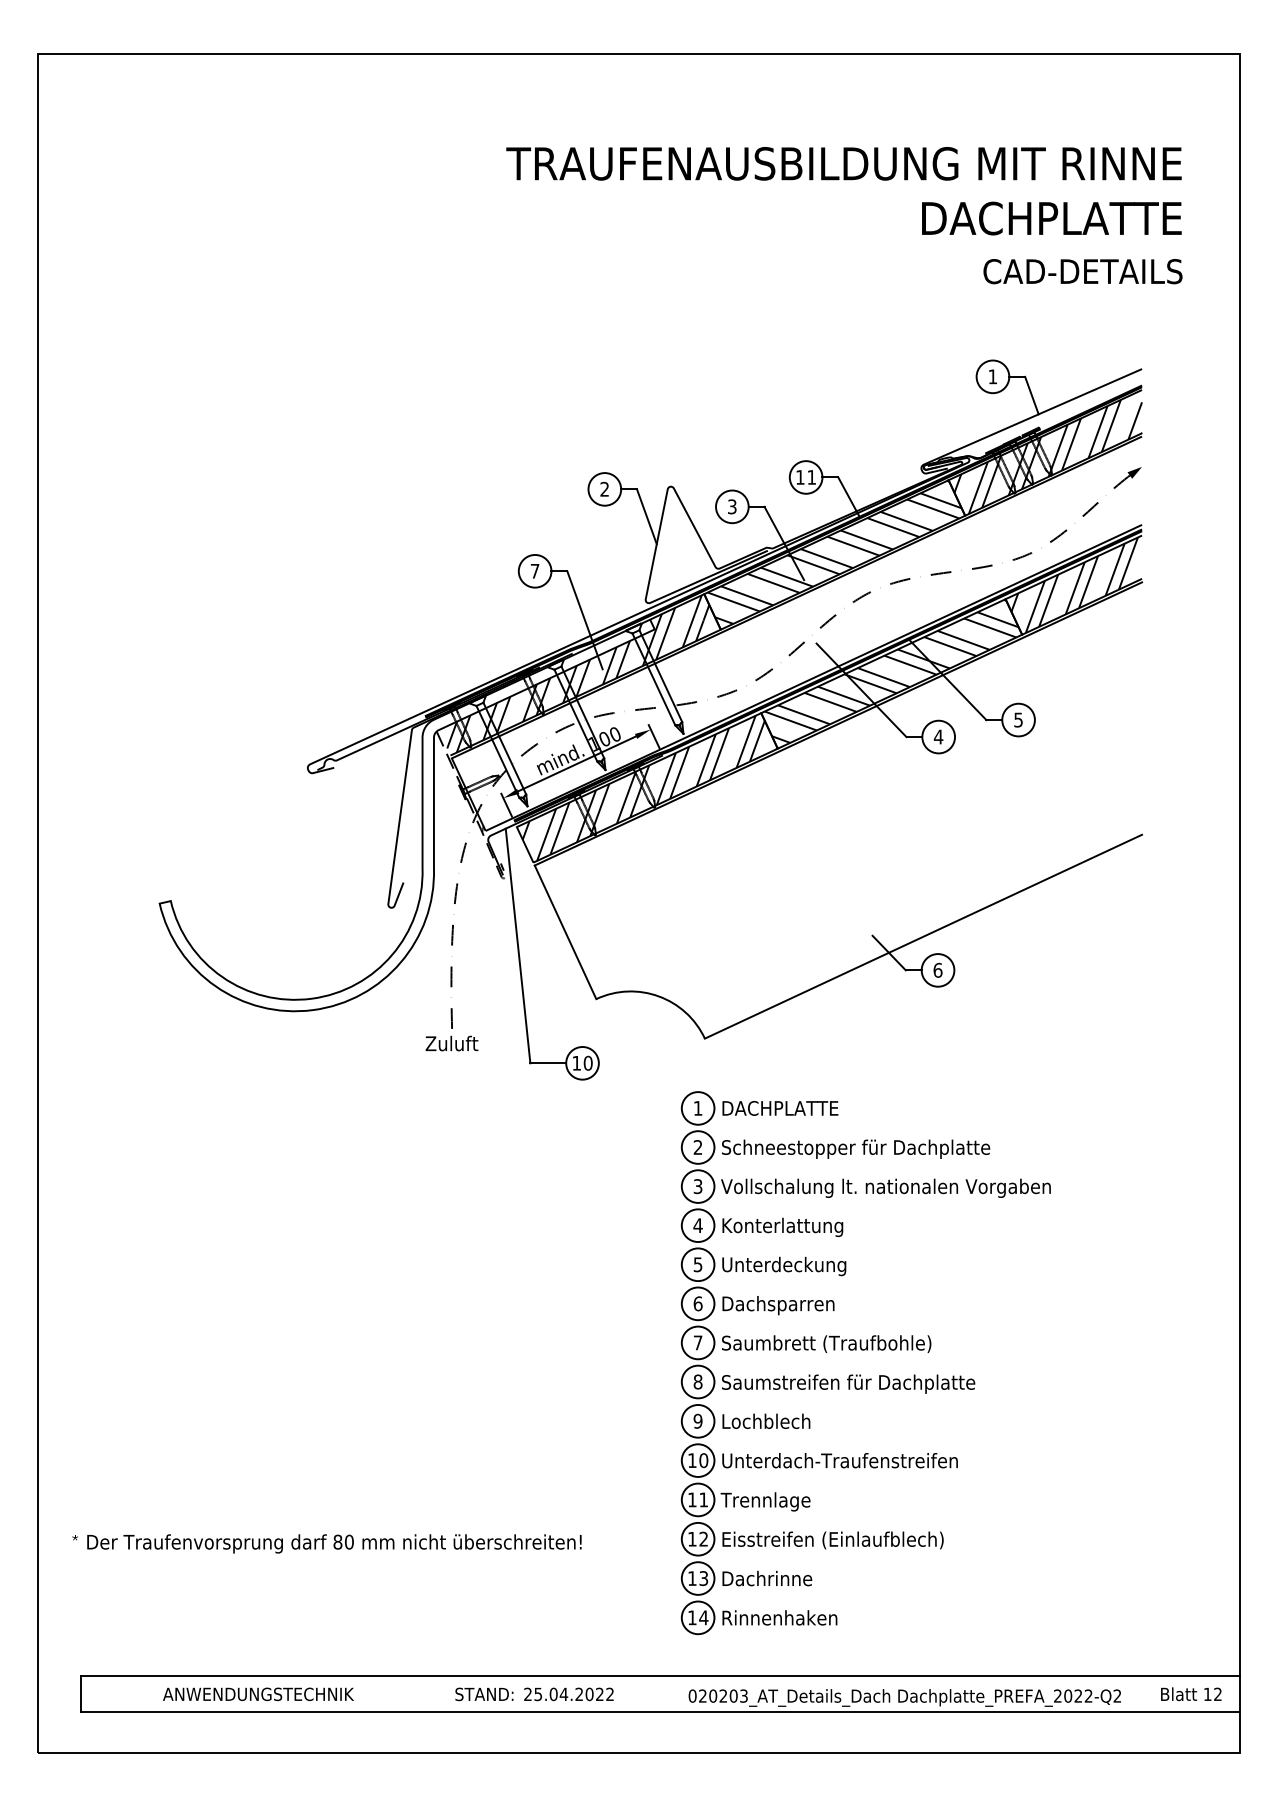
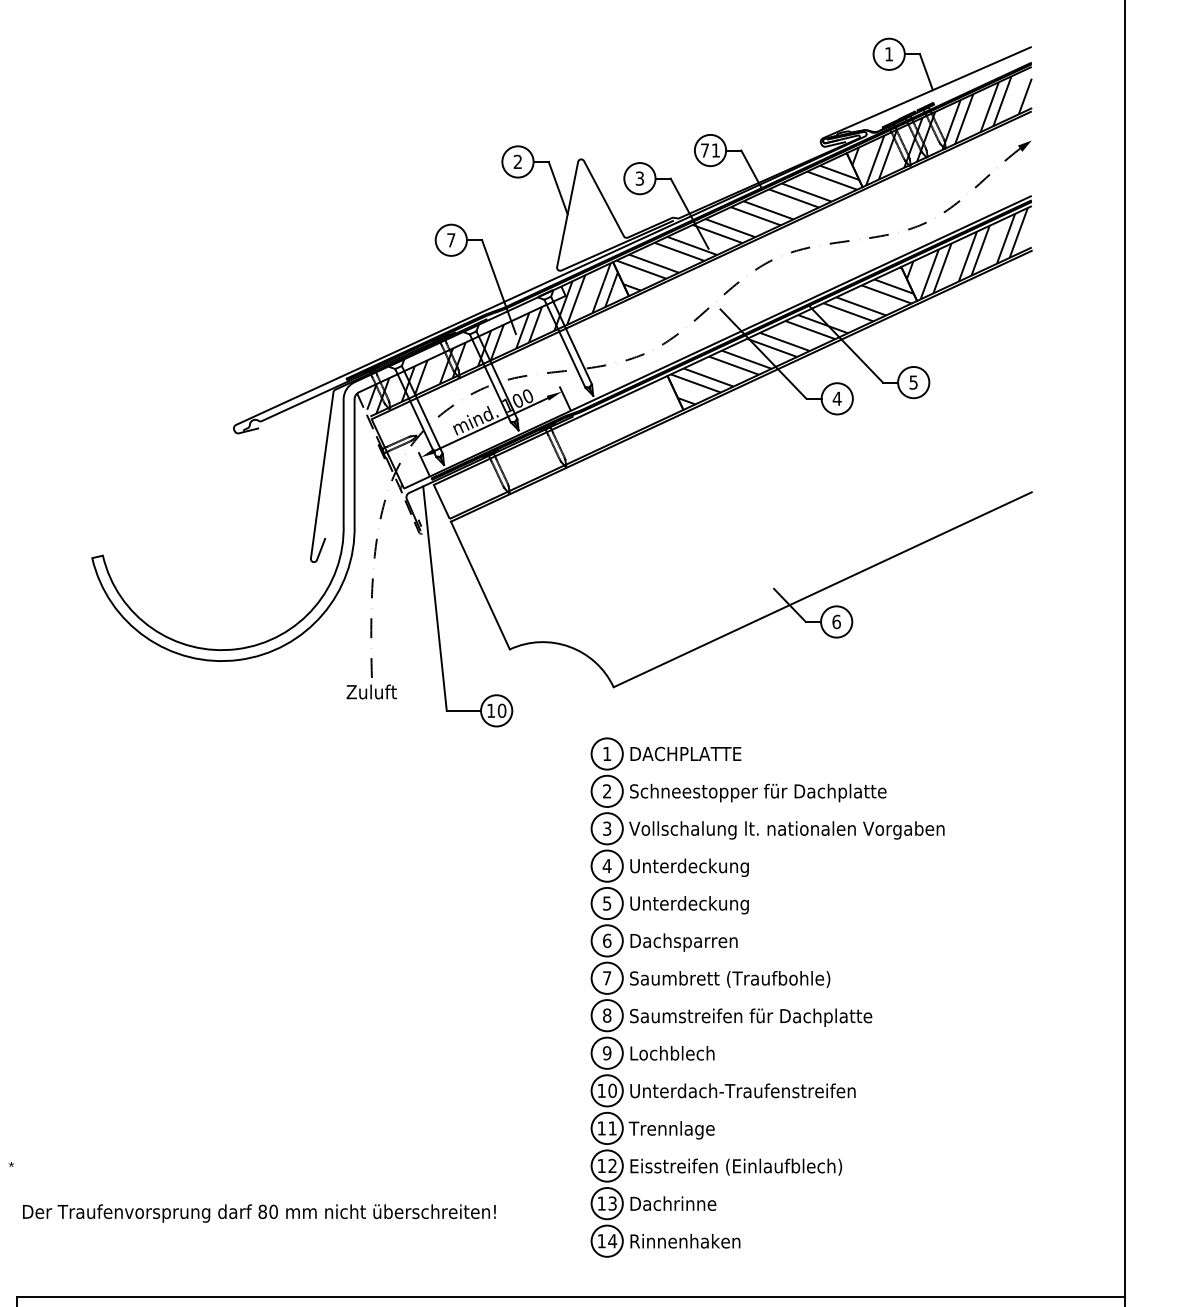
text: (800, 477) -> (705, 150), 11 -> 71
hatch: (649, 787) -> (560, 447), removed
text: (784, 1227) -> (689, 867), Konterlattung -> Unterdeckung
text: (334, 1543) -> (259, 1213), moved

